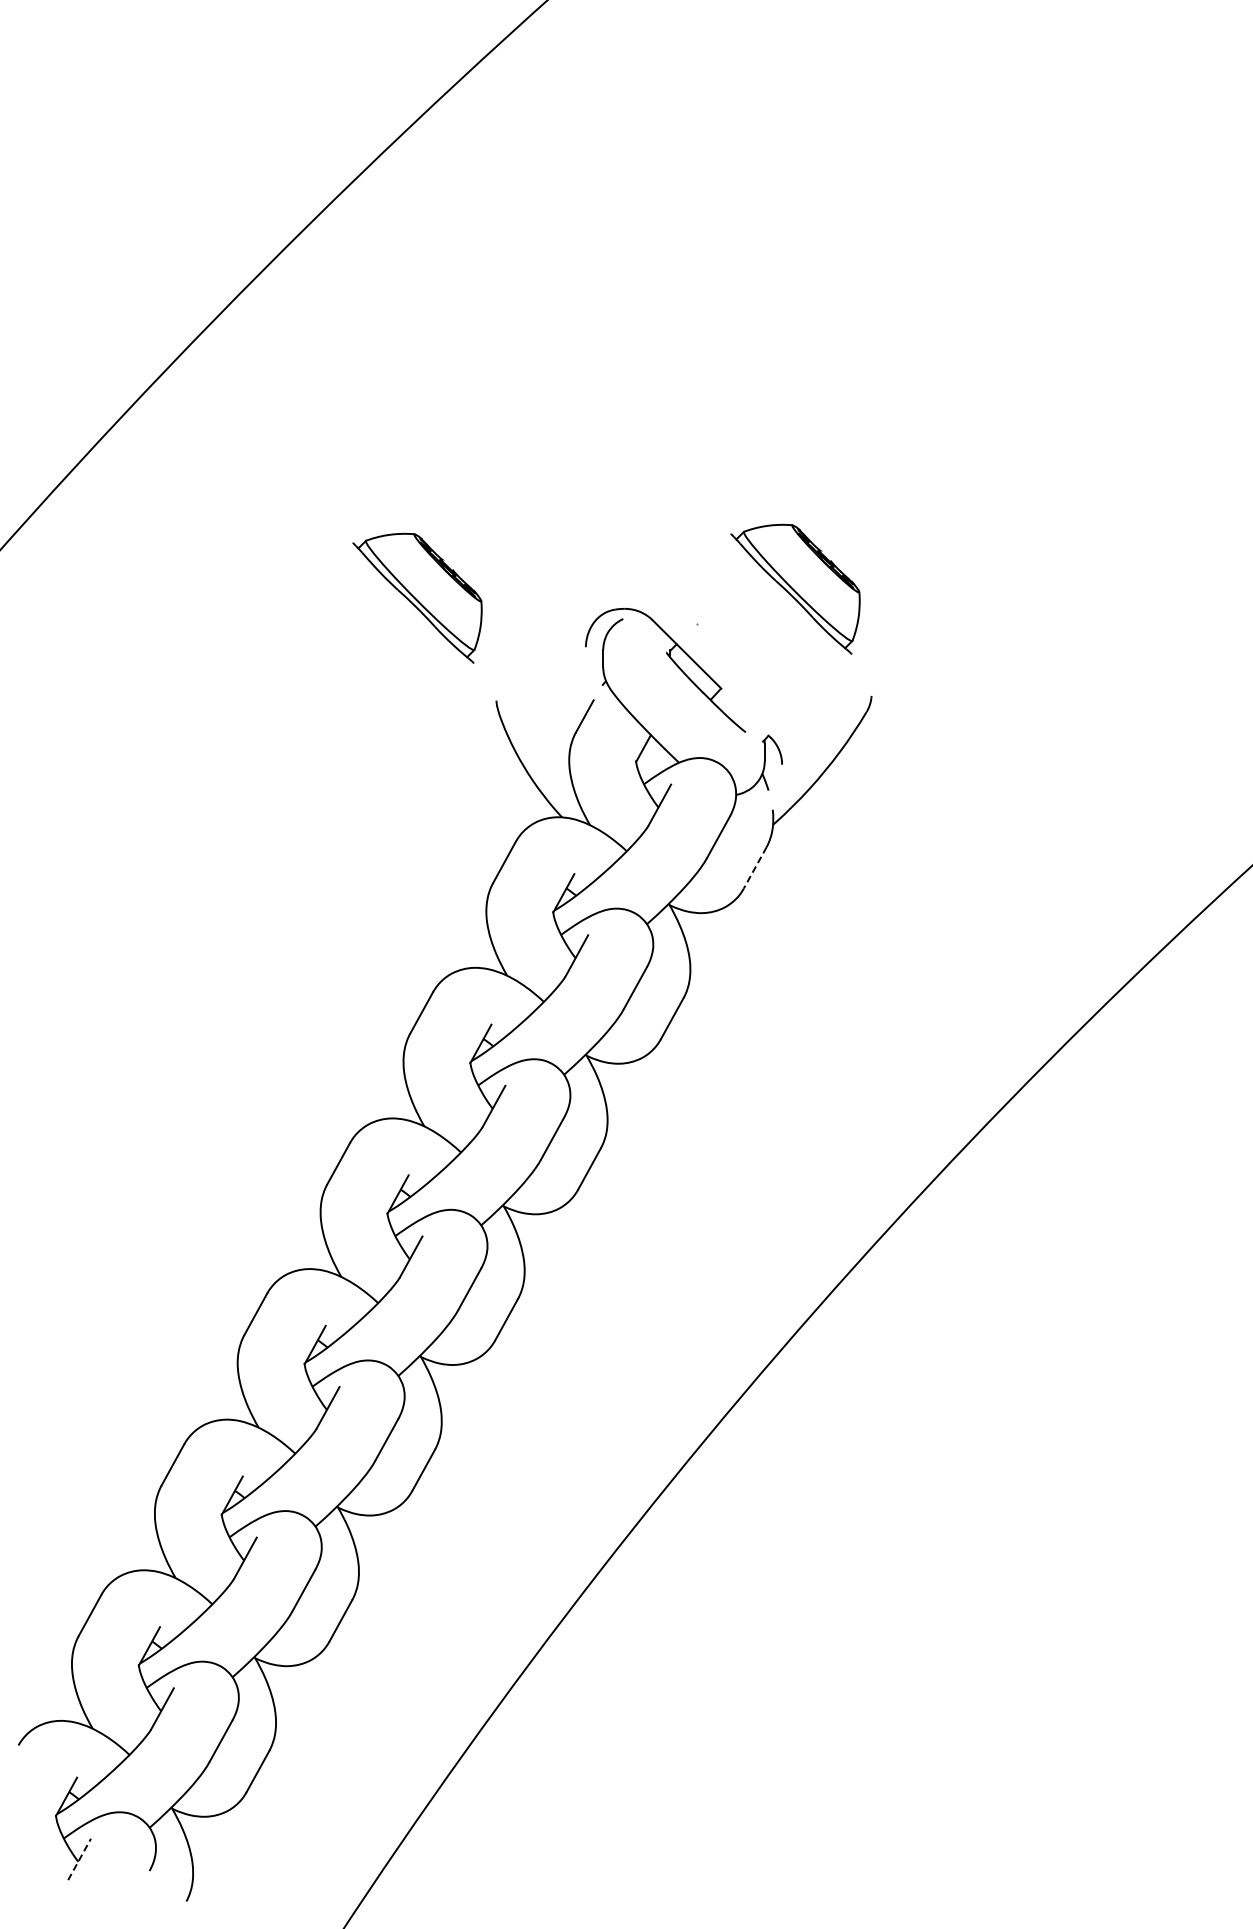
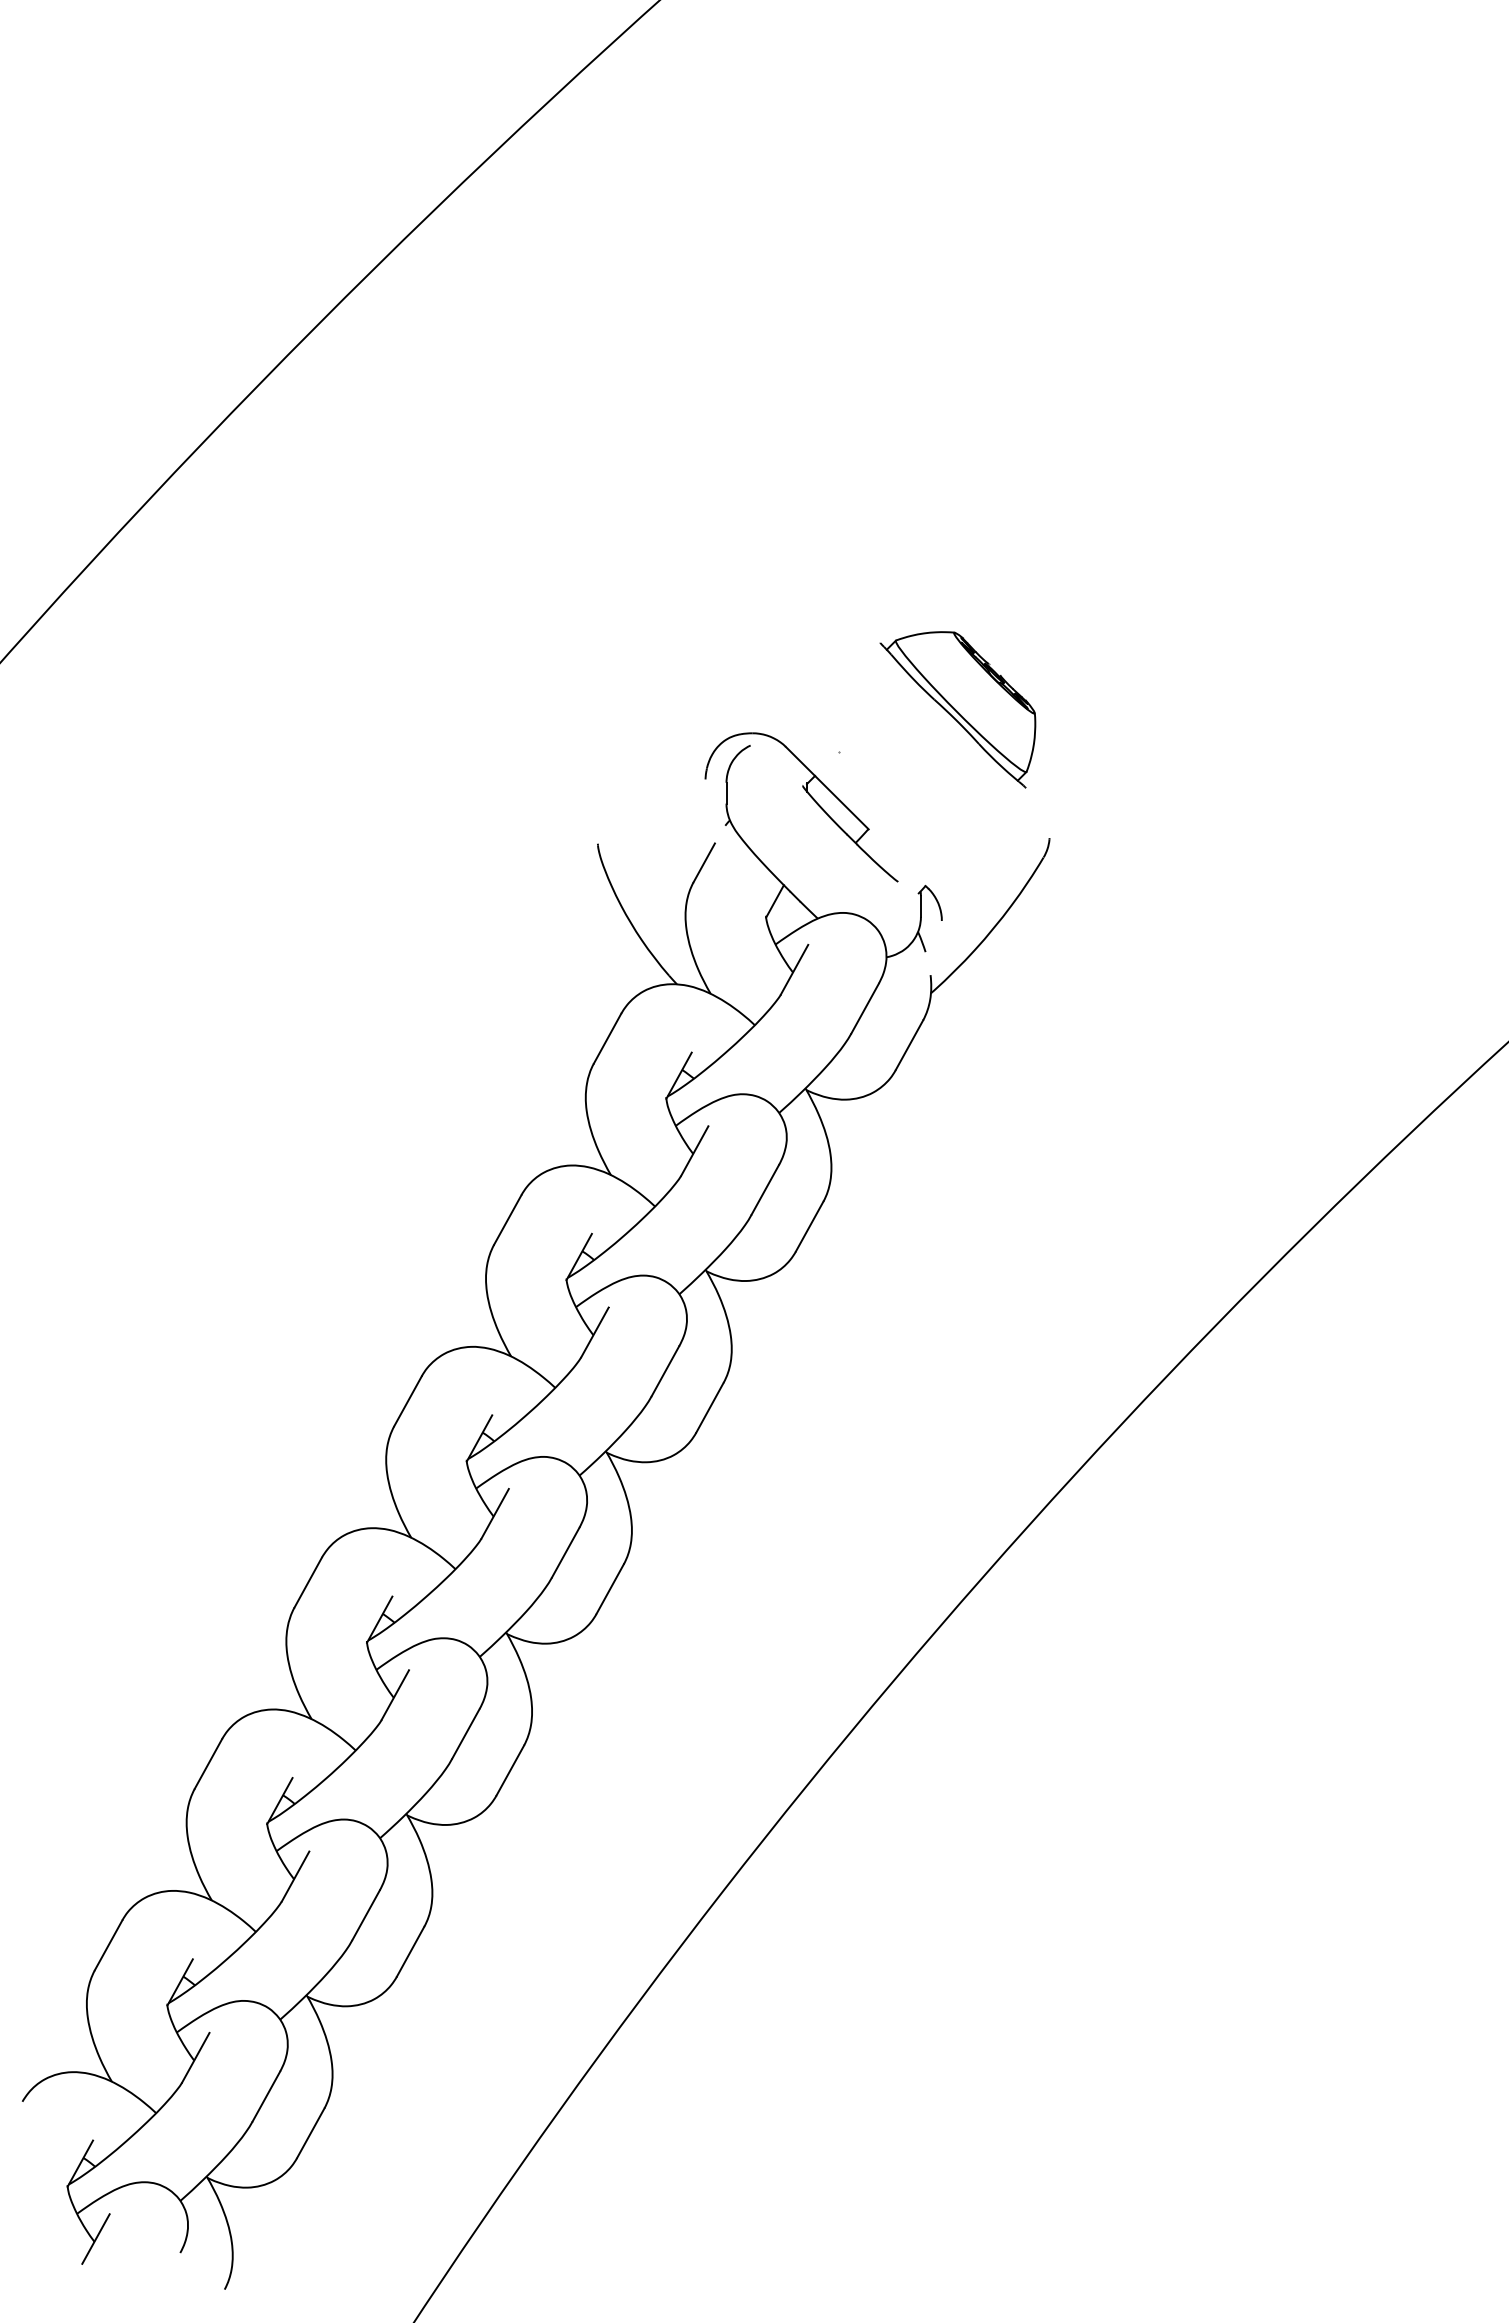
part: (417, 597) -> (502, 719), removed
line: (755, 867) -> (909, 1044), dashed -> solid
line: (79, 1859) -> (95, 2239), dashed -> solid

